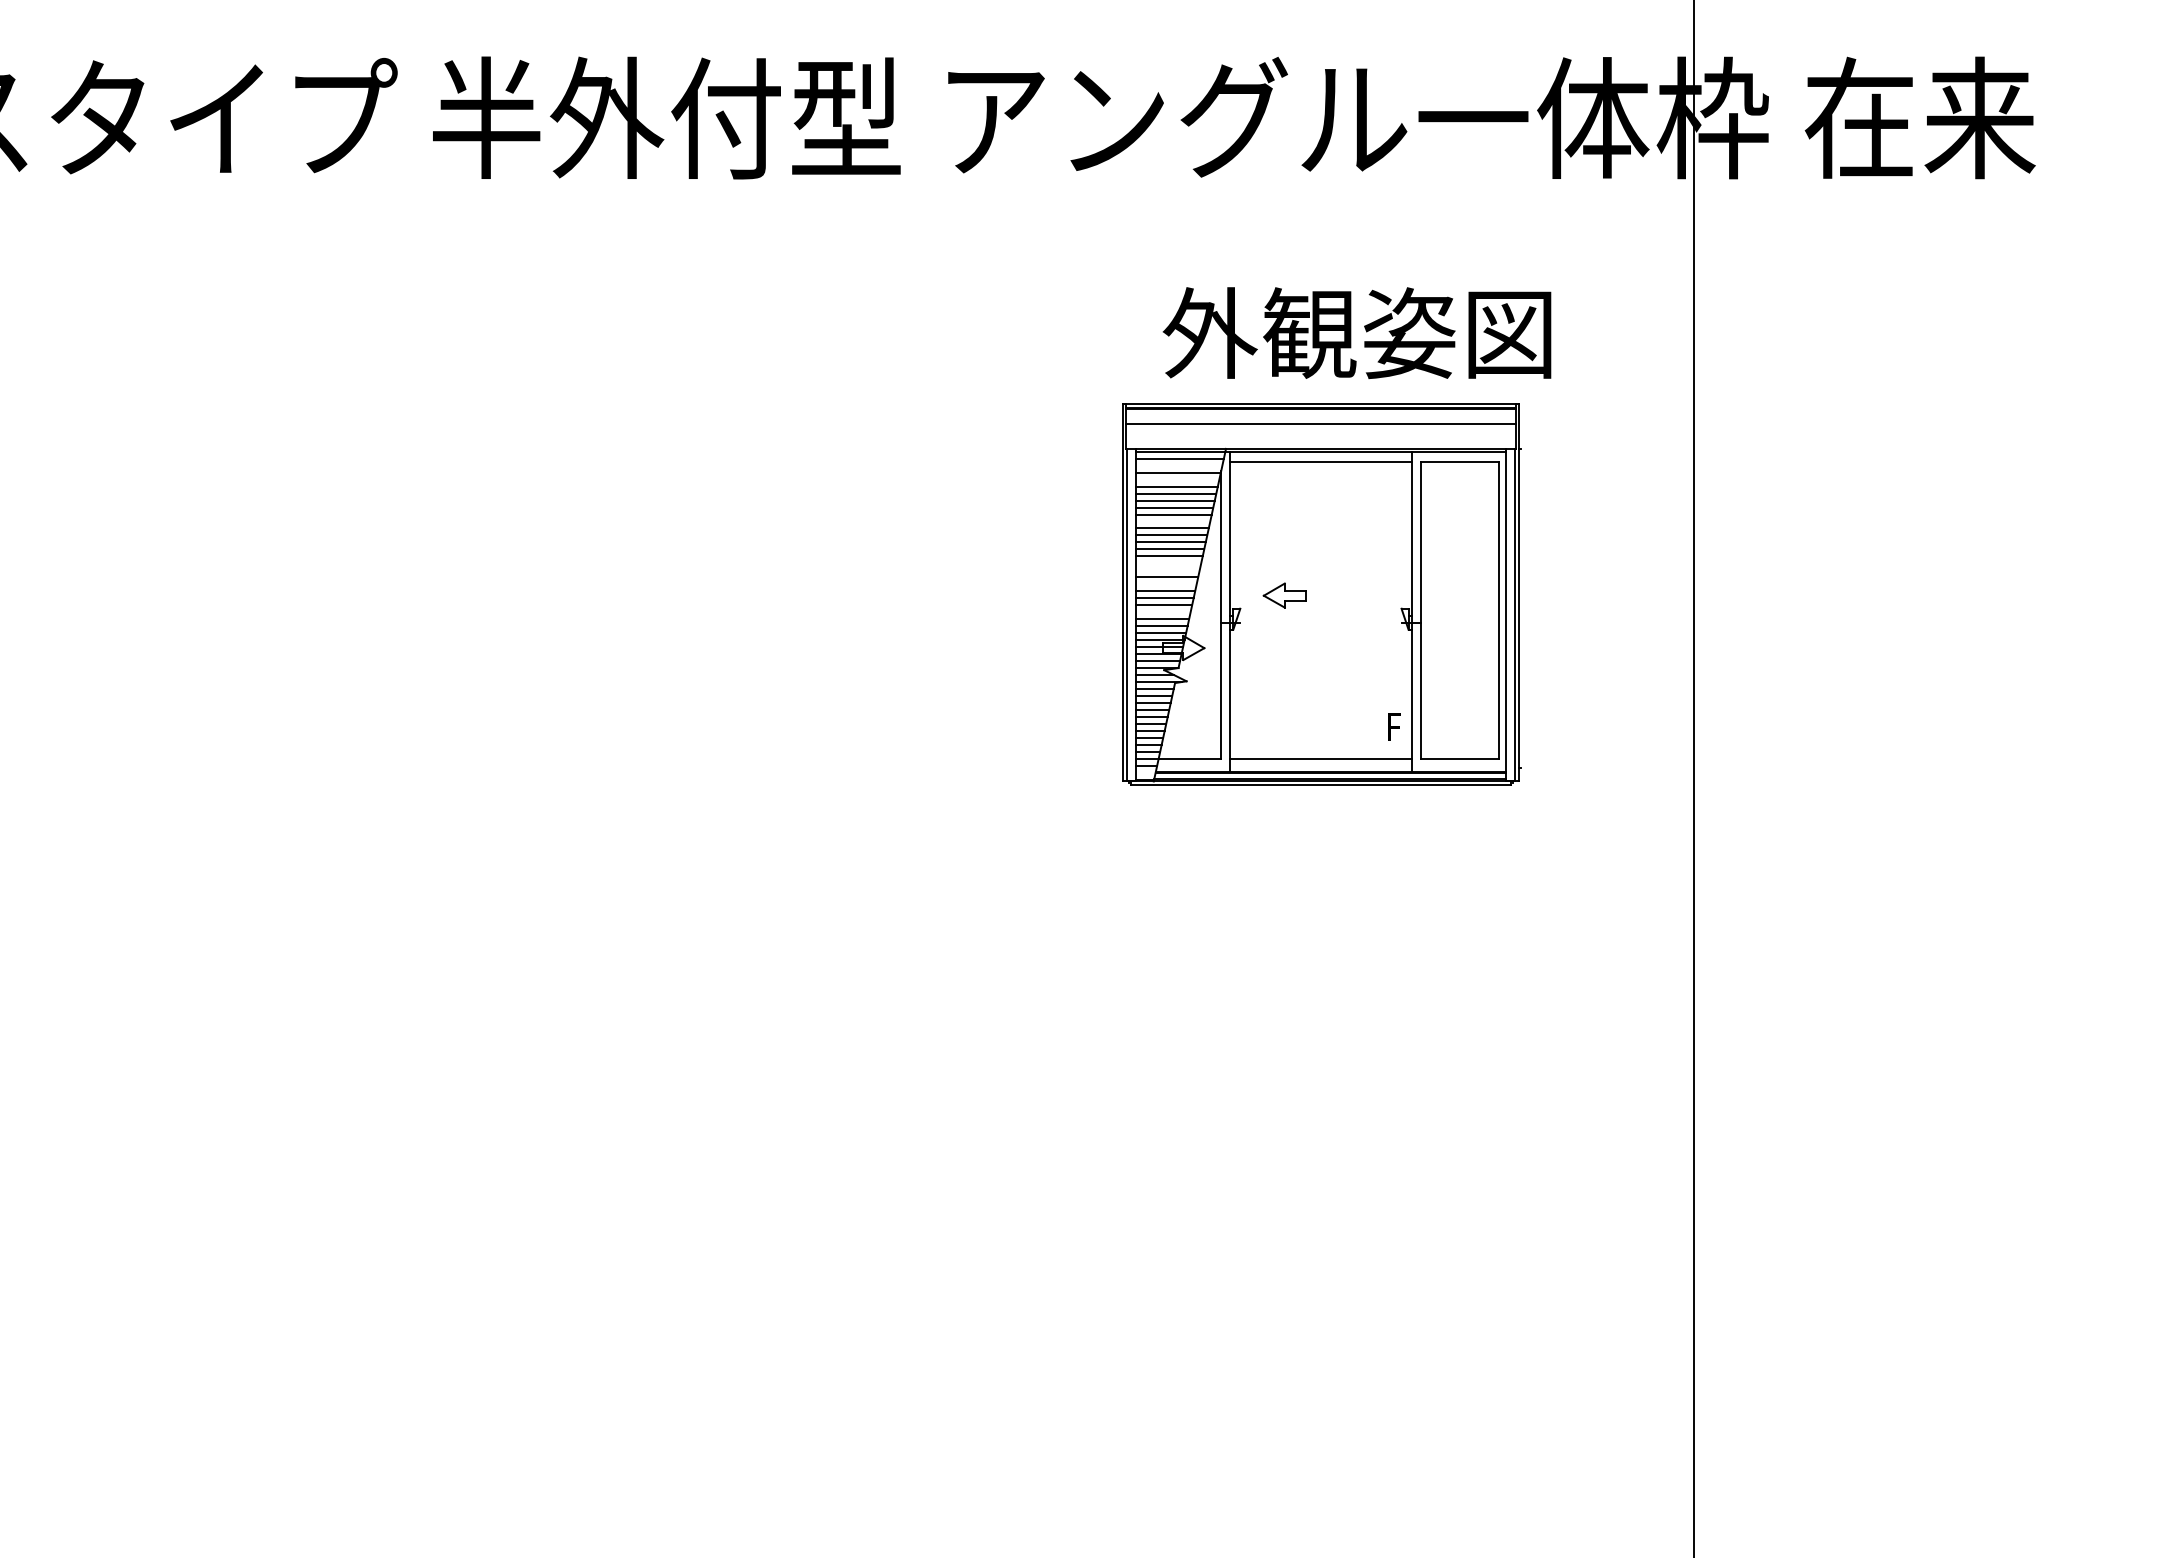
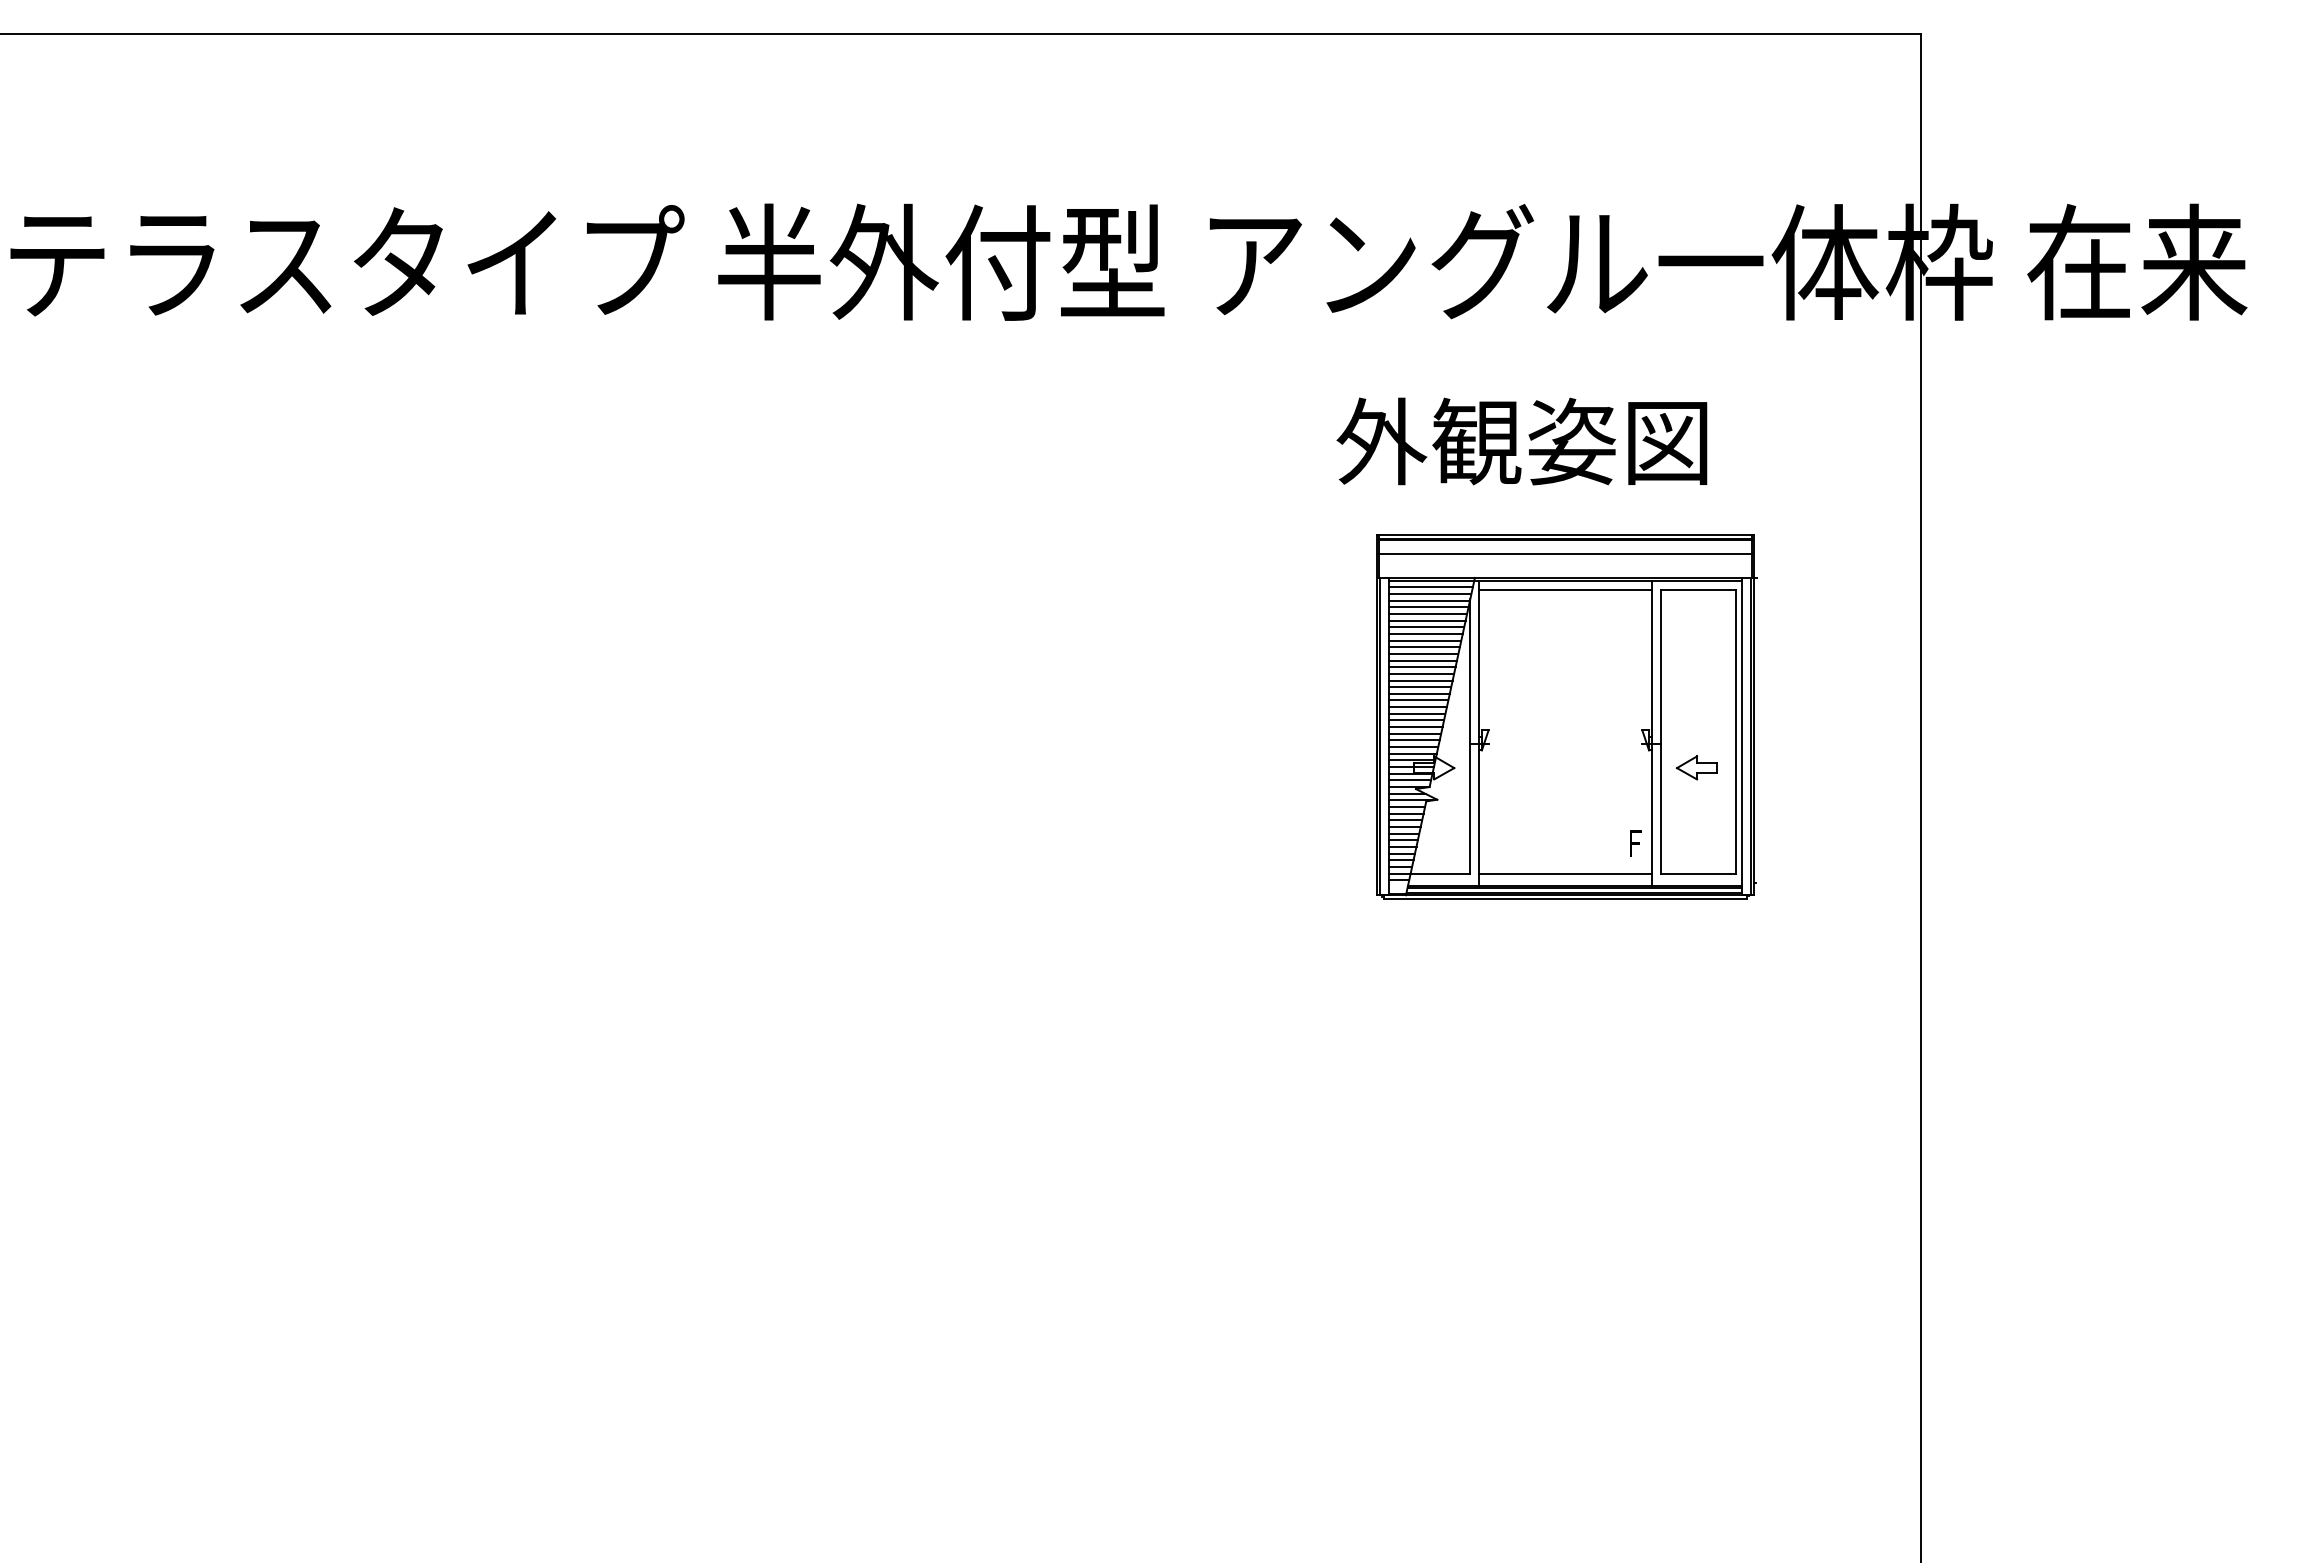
text: (1356, 333) -> (1521, 441), moved
line: (1179, 465) -> (1430, 593), added
line: (1177, 479) -> (1428, 607), added
line: (1173, 521) -> (1424, 647), added
line: (1169, 563) -> (1420, 687), added
line: (1167, 569) -> (1419, 693), added
line: (1165, 584) -> (1417, 707), added
part: (1284, 595) -> (1696, 767), moved
line: (1162, 611) -> (1414, 733), added

